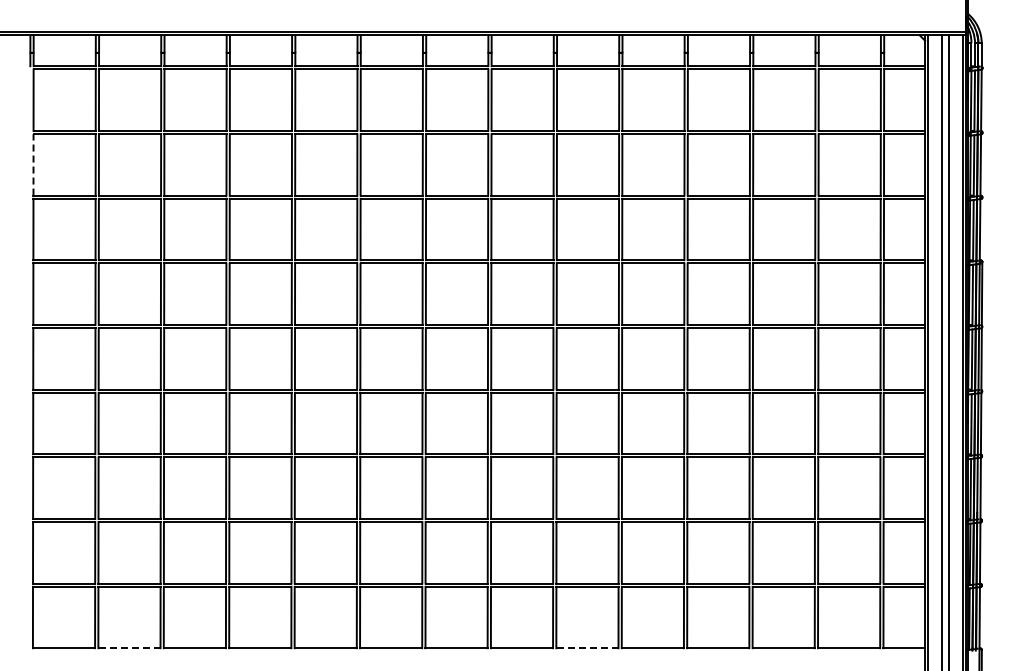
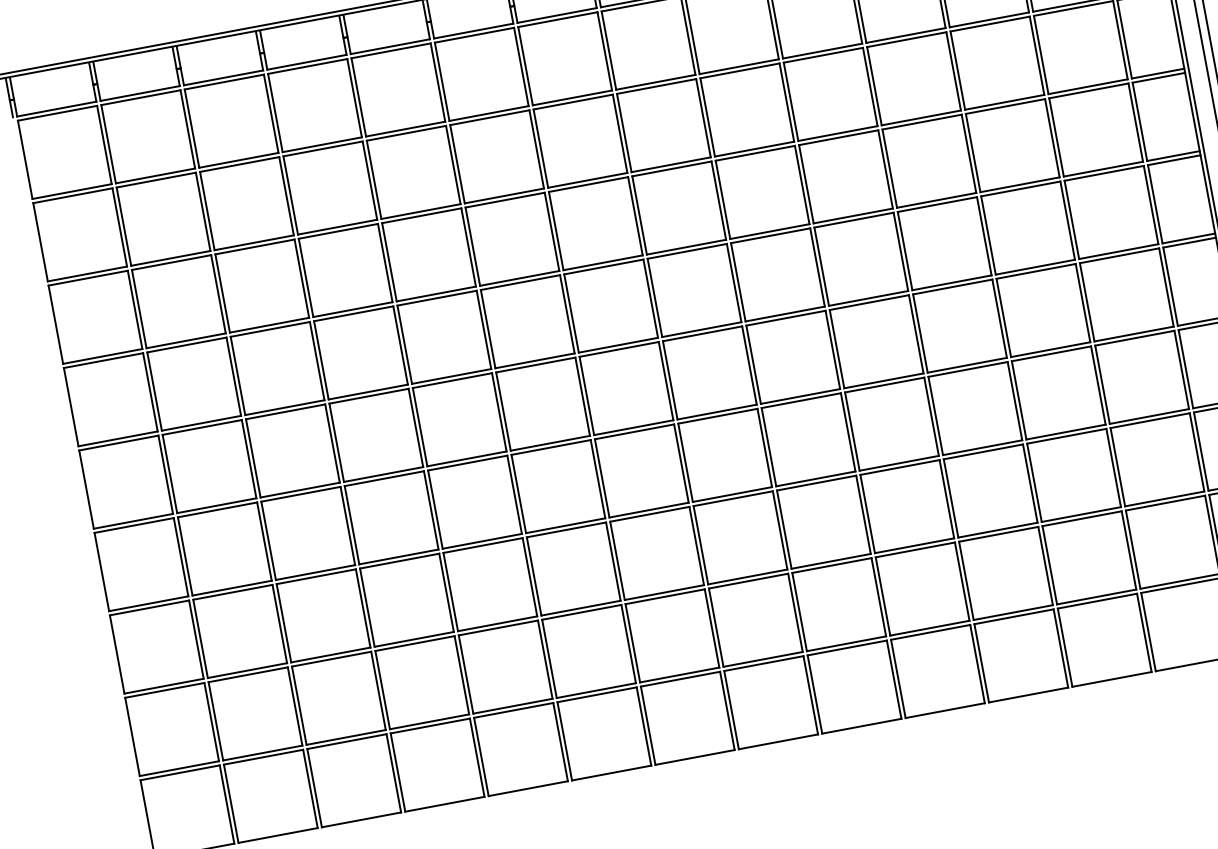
line: (33, 164) -> (40, 241), dashed -> solid
line: (128, 648) -> (276, 836), dashed -> solid
line: (586, 648) -> (860, 726), dashed -> solid

